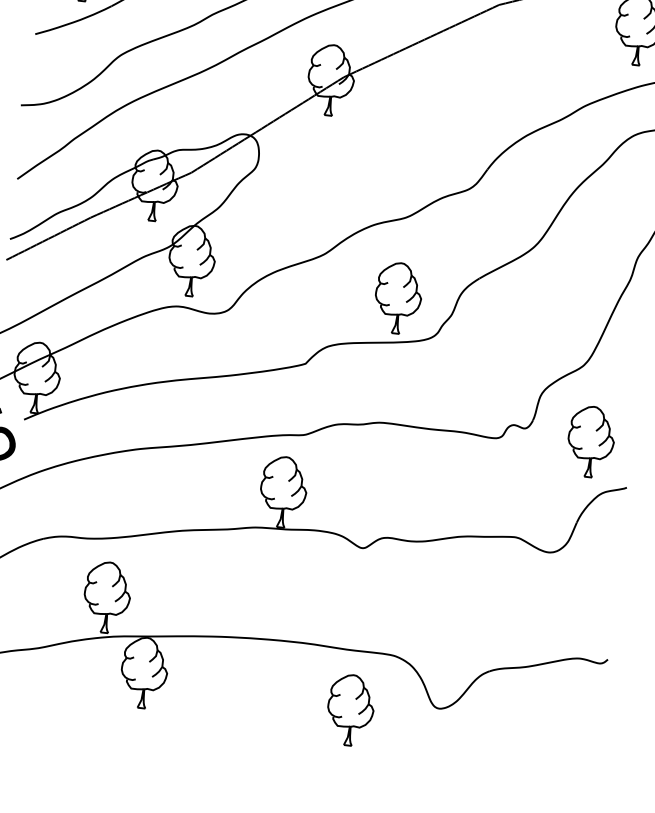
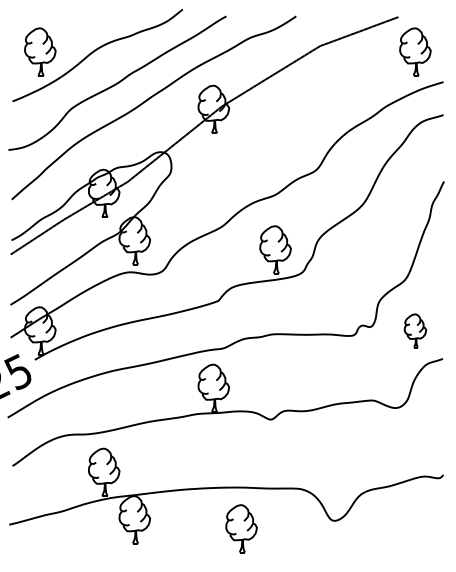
part: (591, 441) -> (415, 330), size x0.7
part: (350, 709) -> (241, 528), moved

